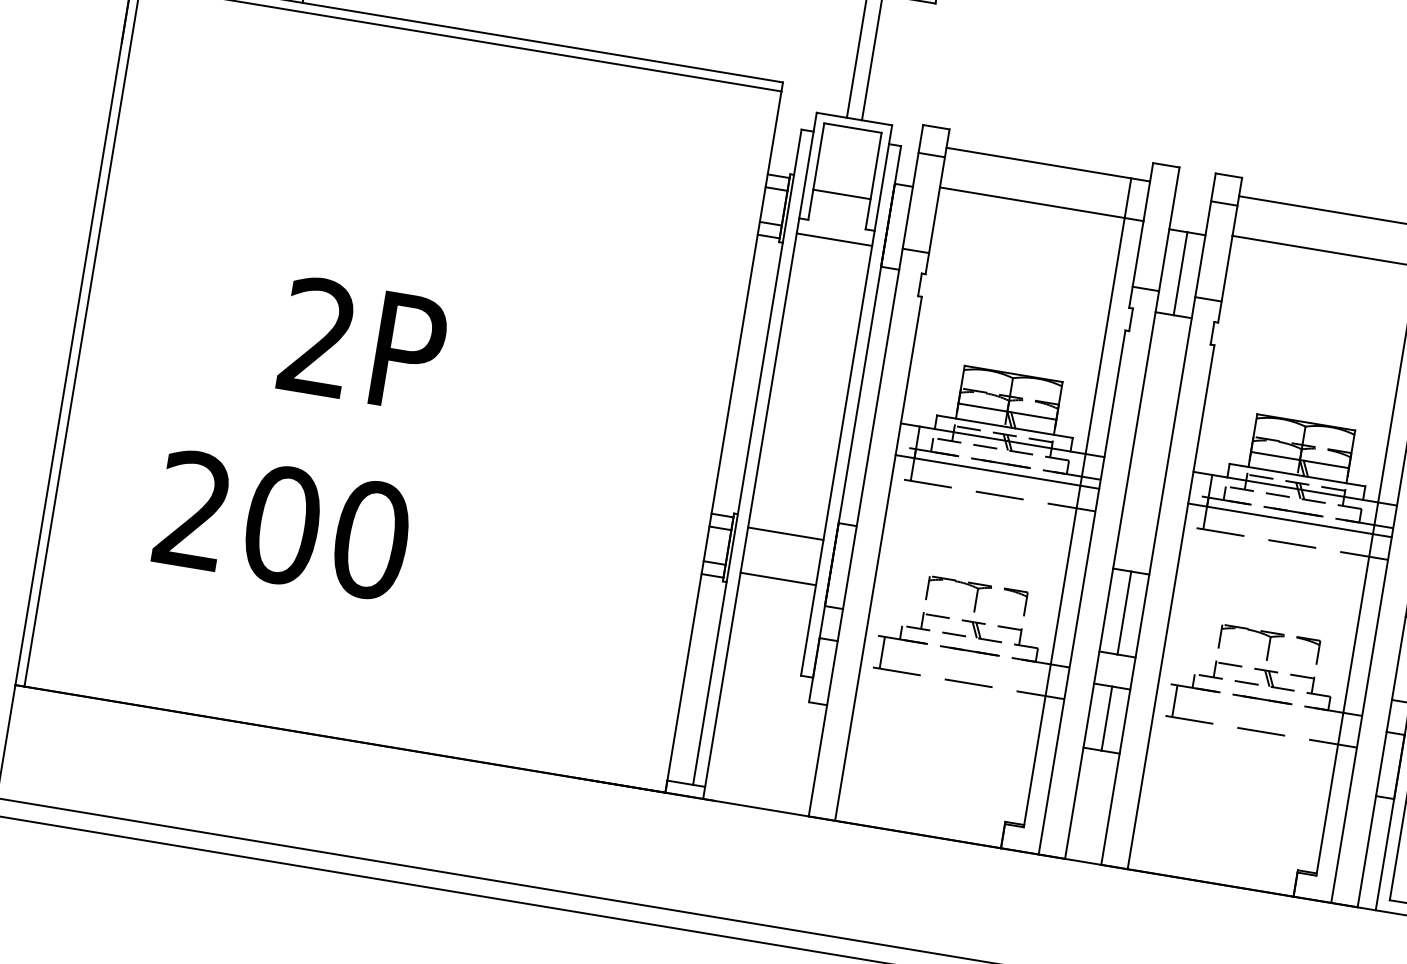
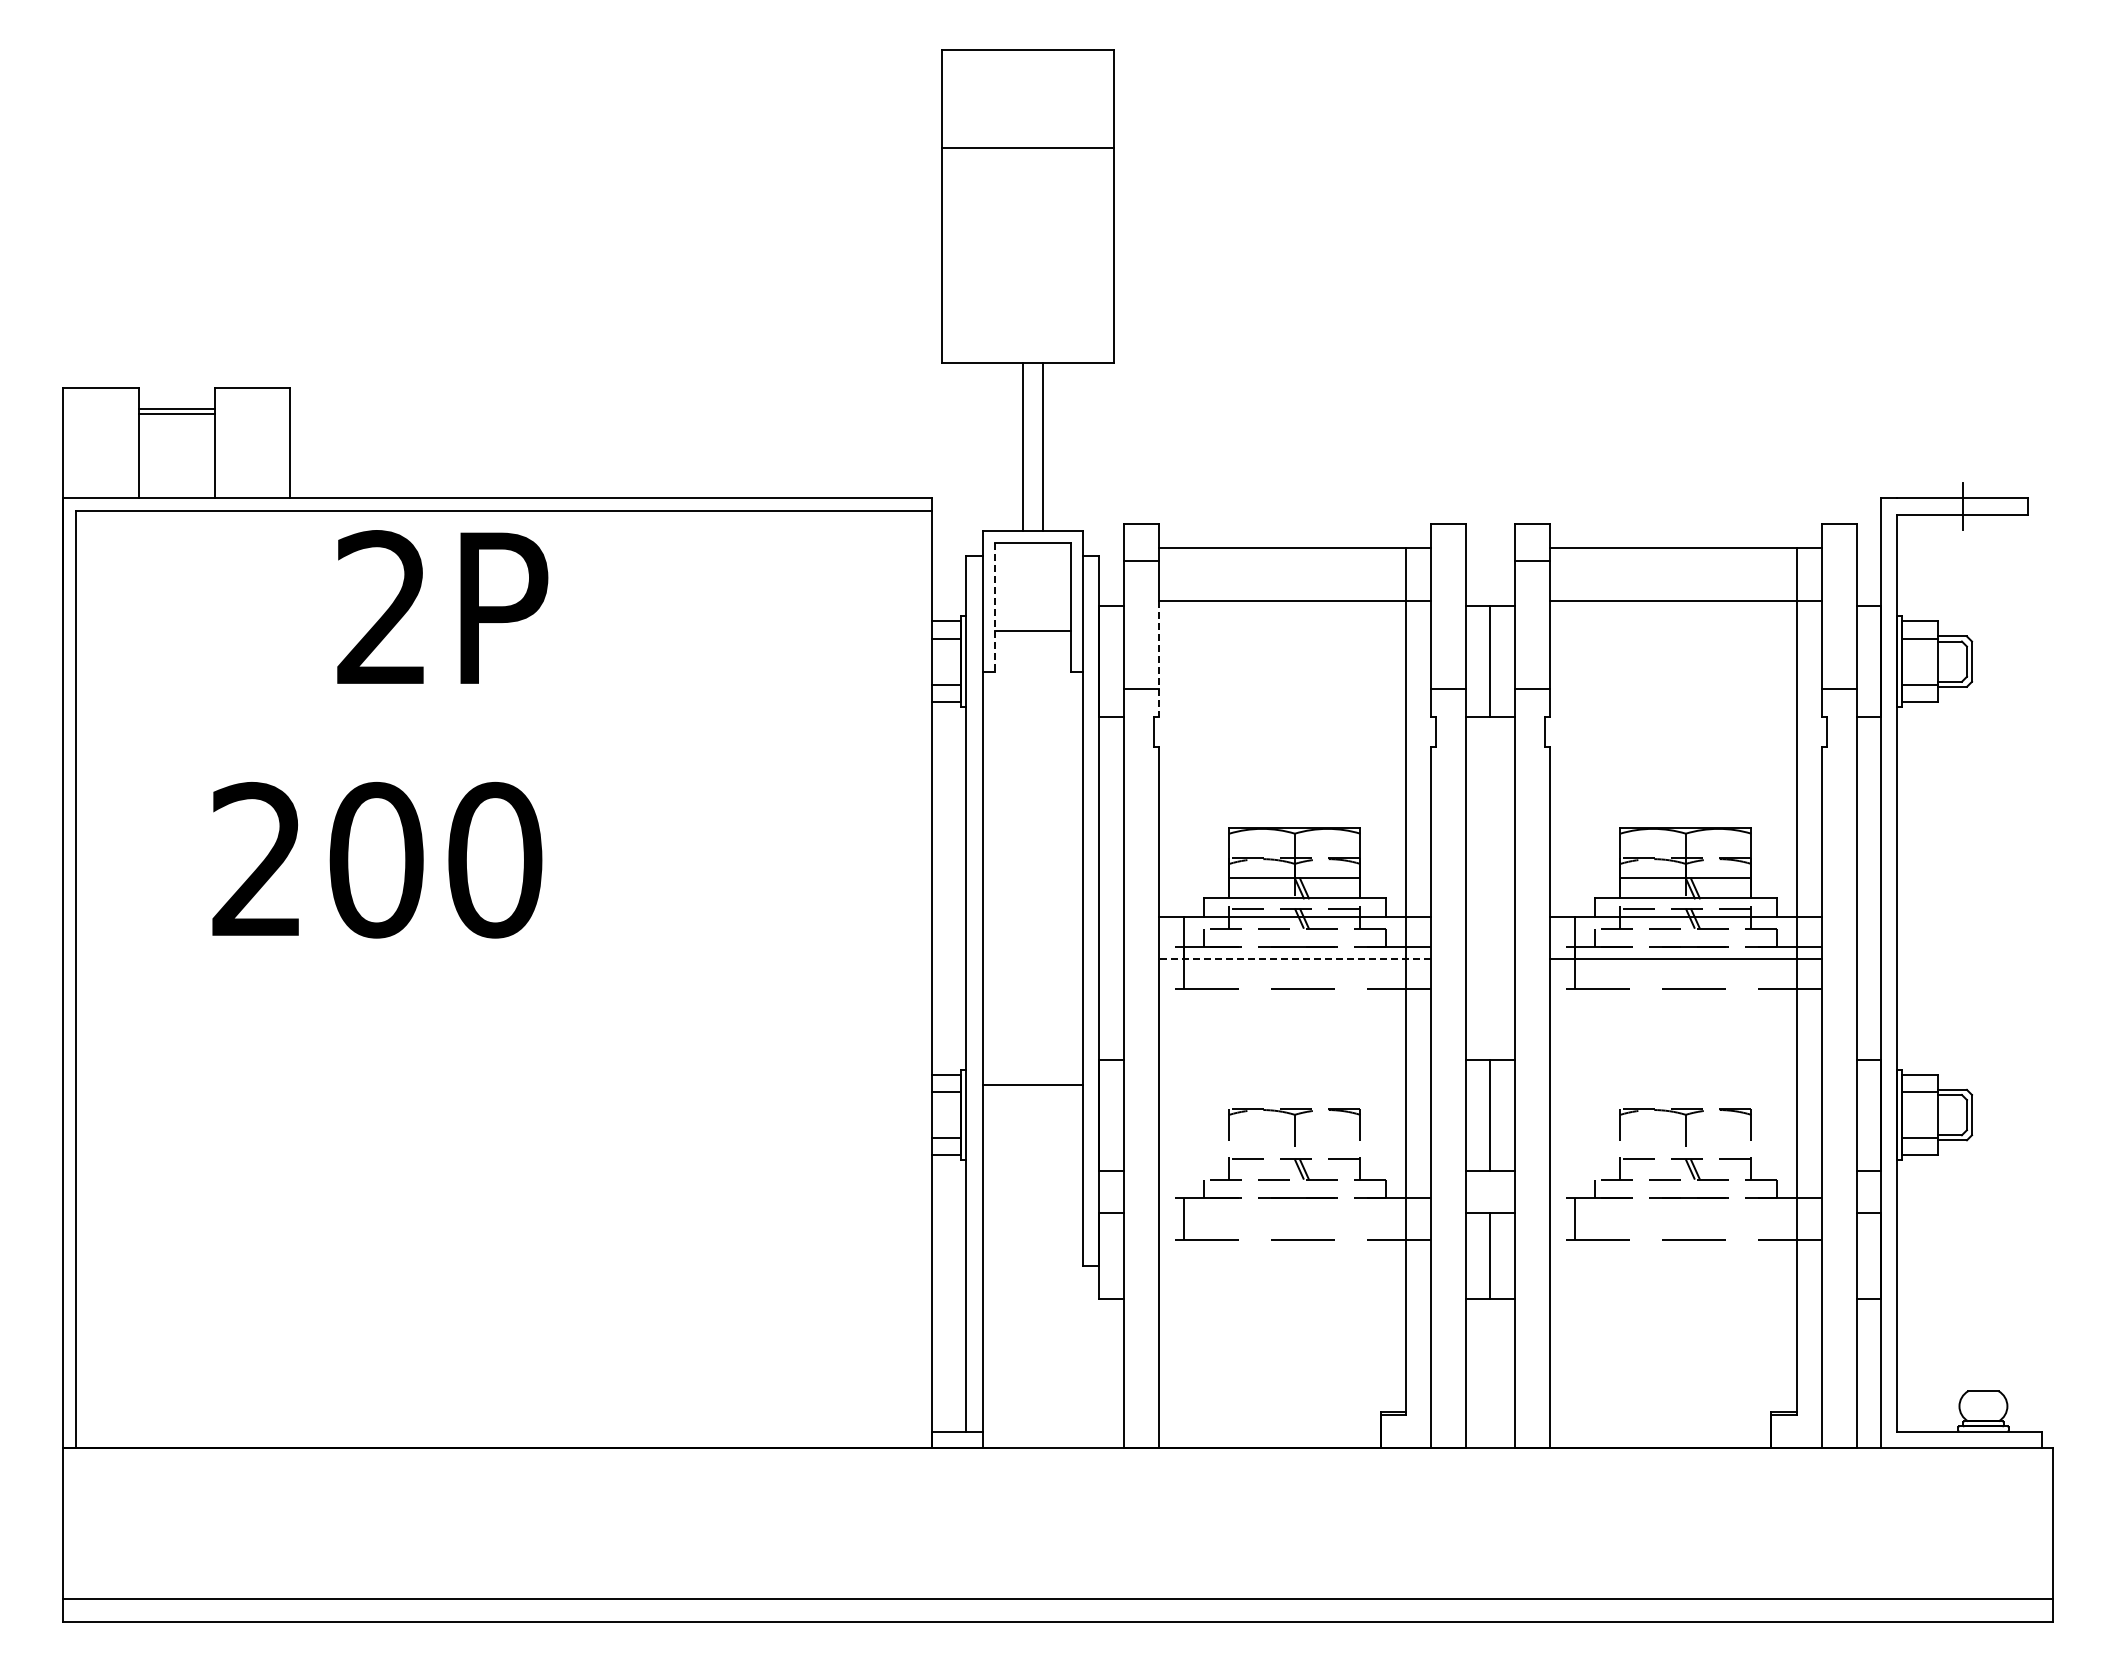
line: (816, 171) -> (994, 607), solid -> dashed
line: (932, 230) -> (1158, 659), solid -> dashed
line: (834, 239) -> (1032, 691), removed
text: (301, 431) -> (380, 734), moved
line: (997, 471) -> (1294, 958), solid -> dashed
line: (777, 579) -> (1032, 1145), removed

